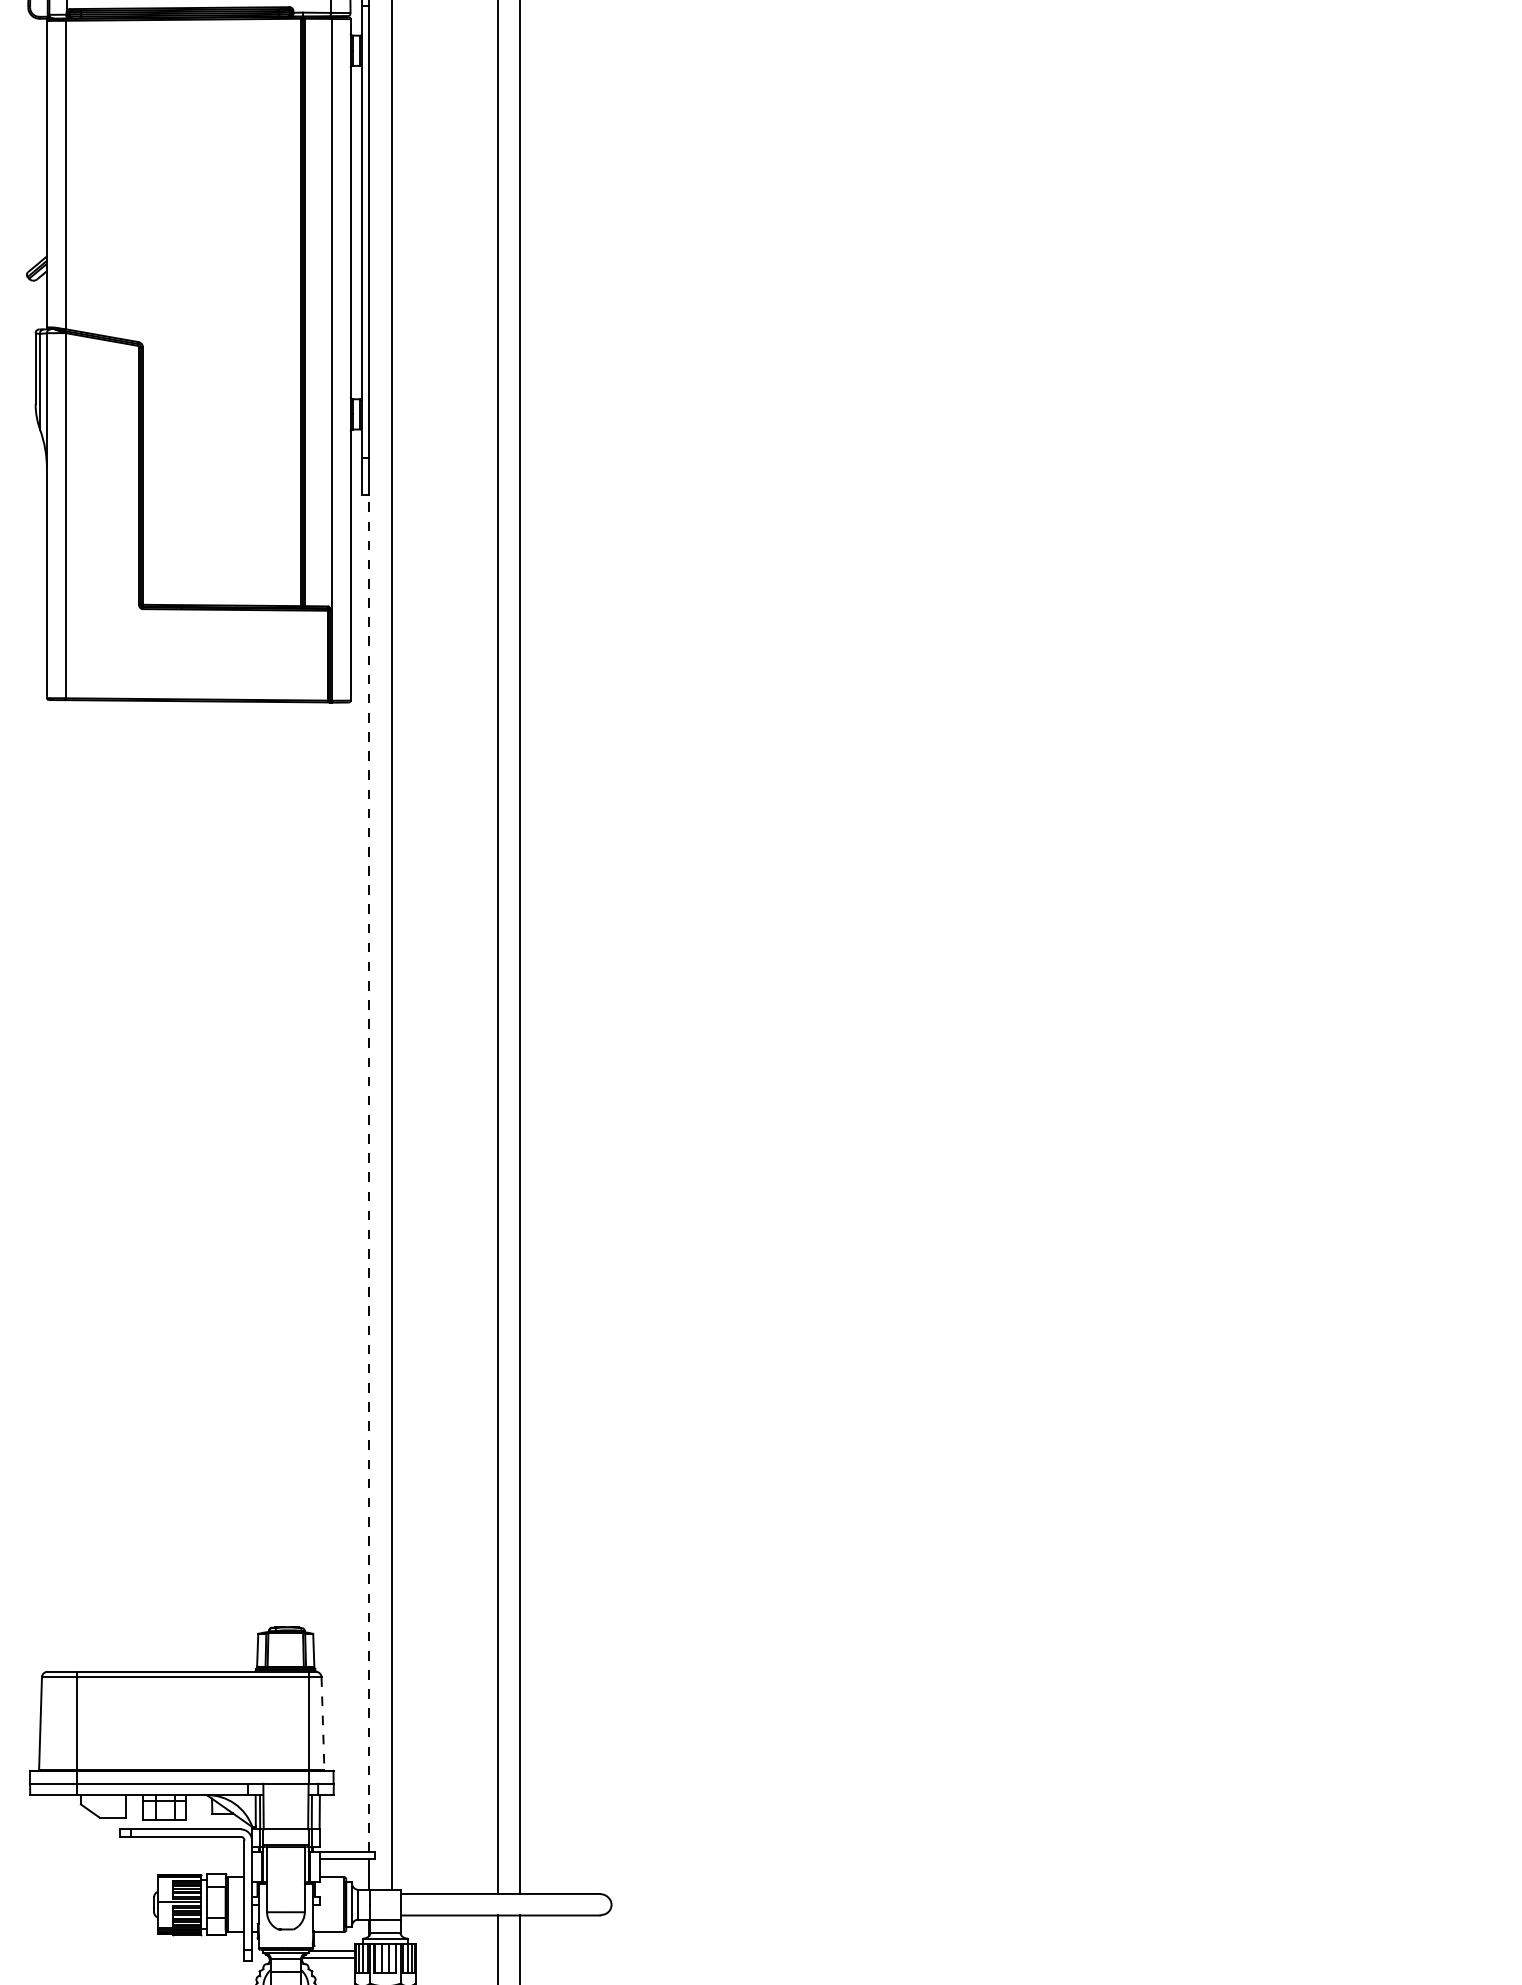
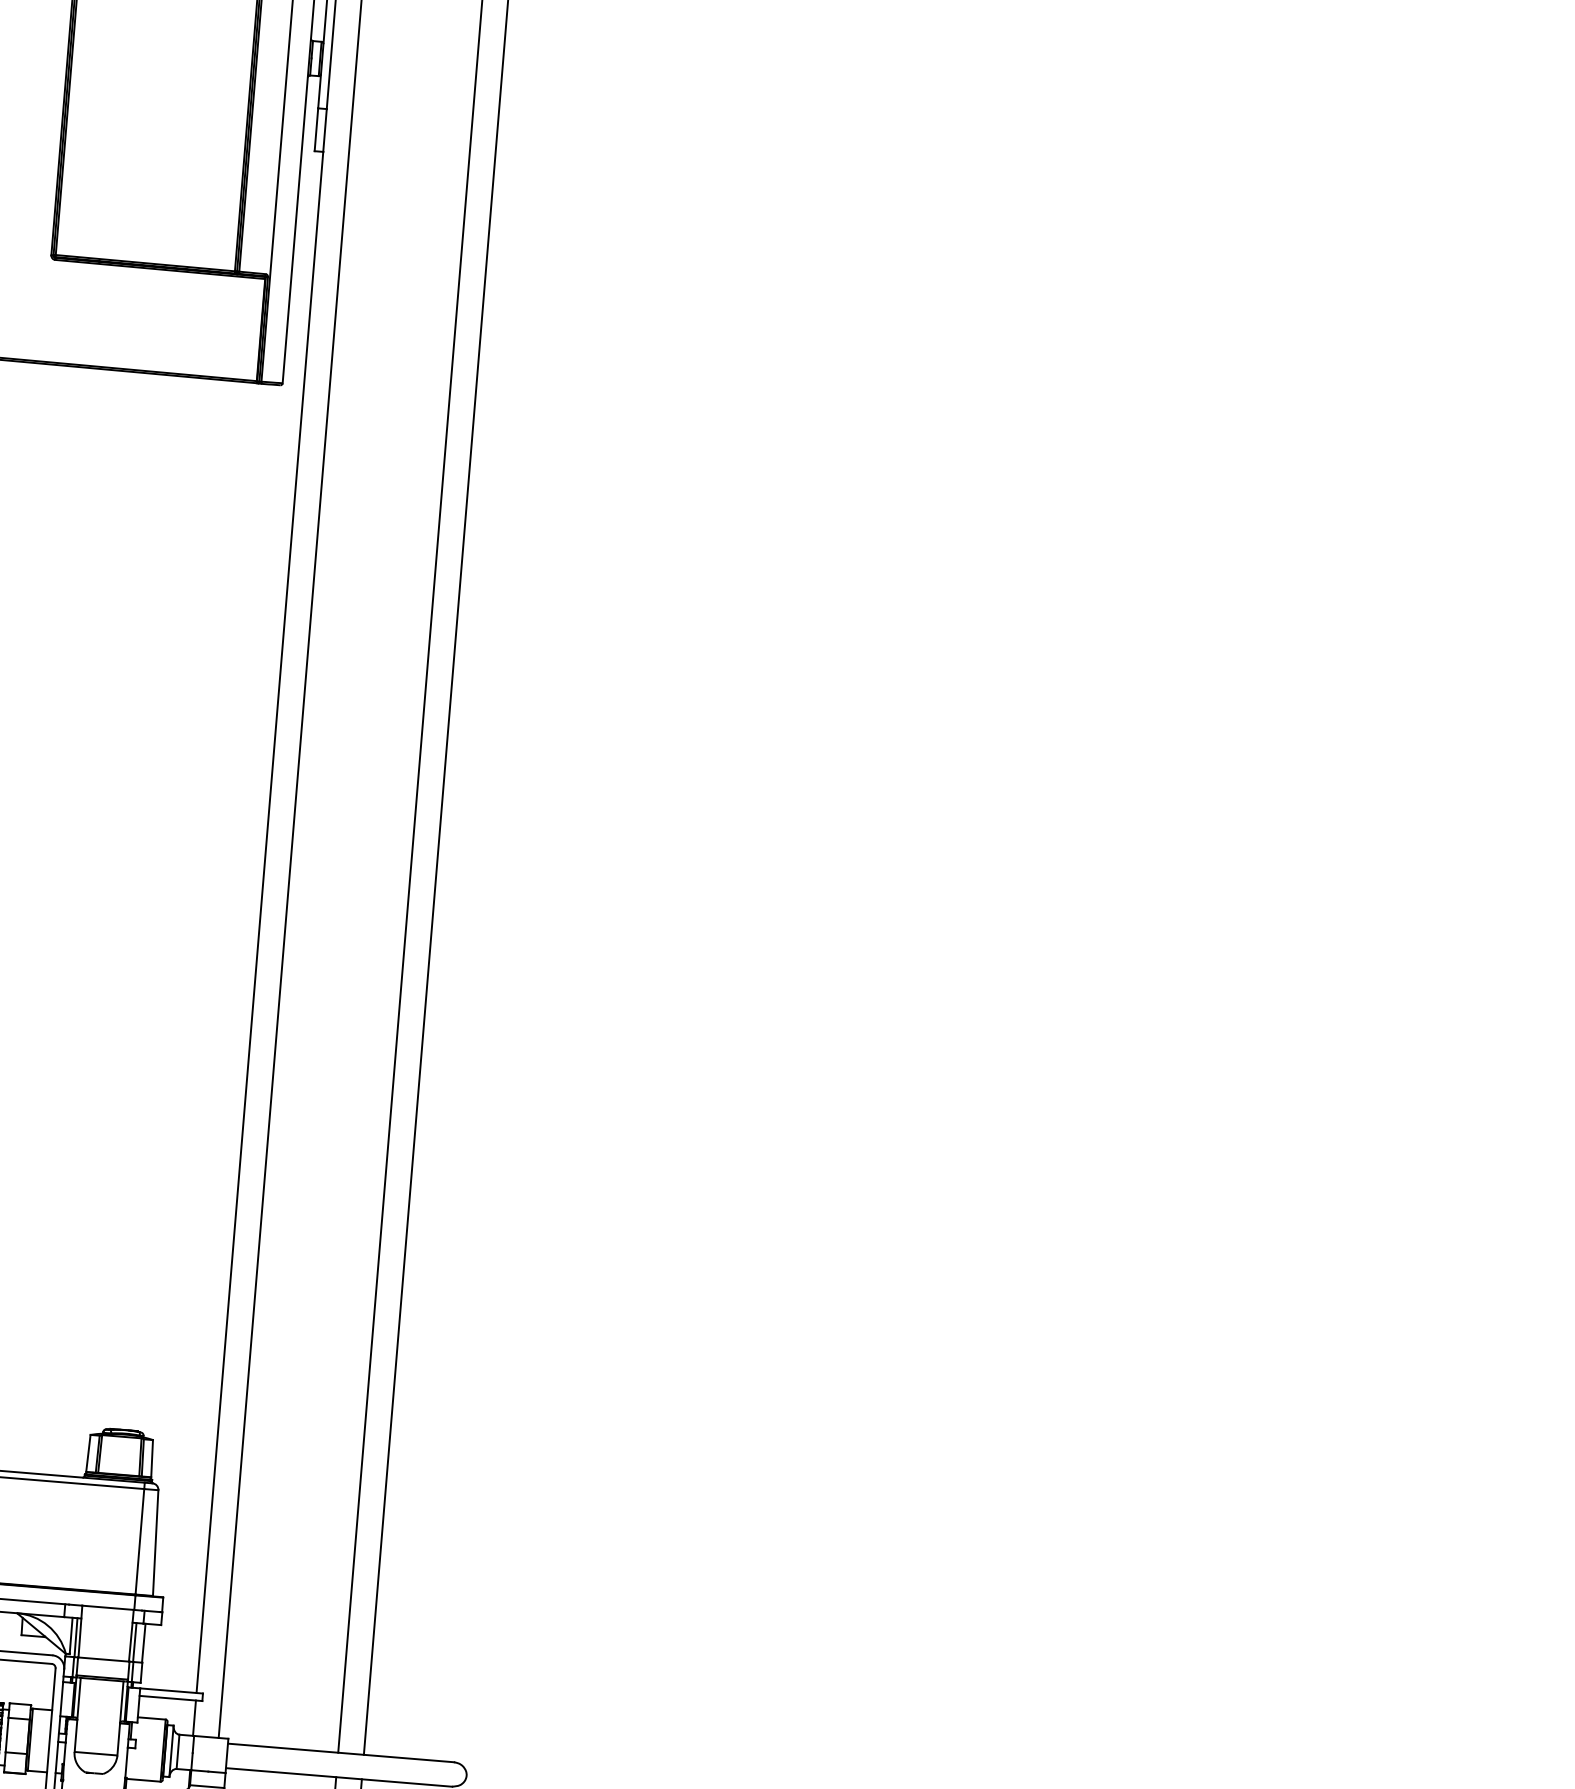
line: (369, 1173) -> (259, 922), dashed -> solid
line: (322, 1724) -> (155, 1543), dashed -> solid

